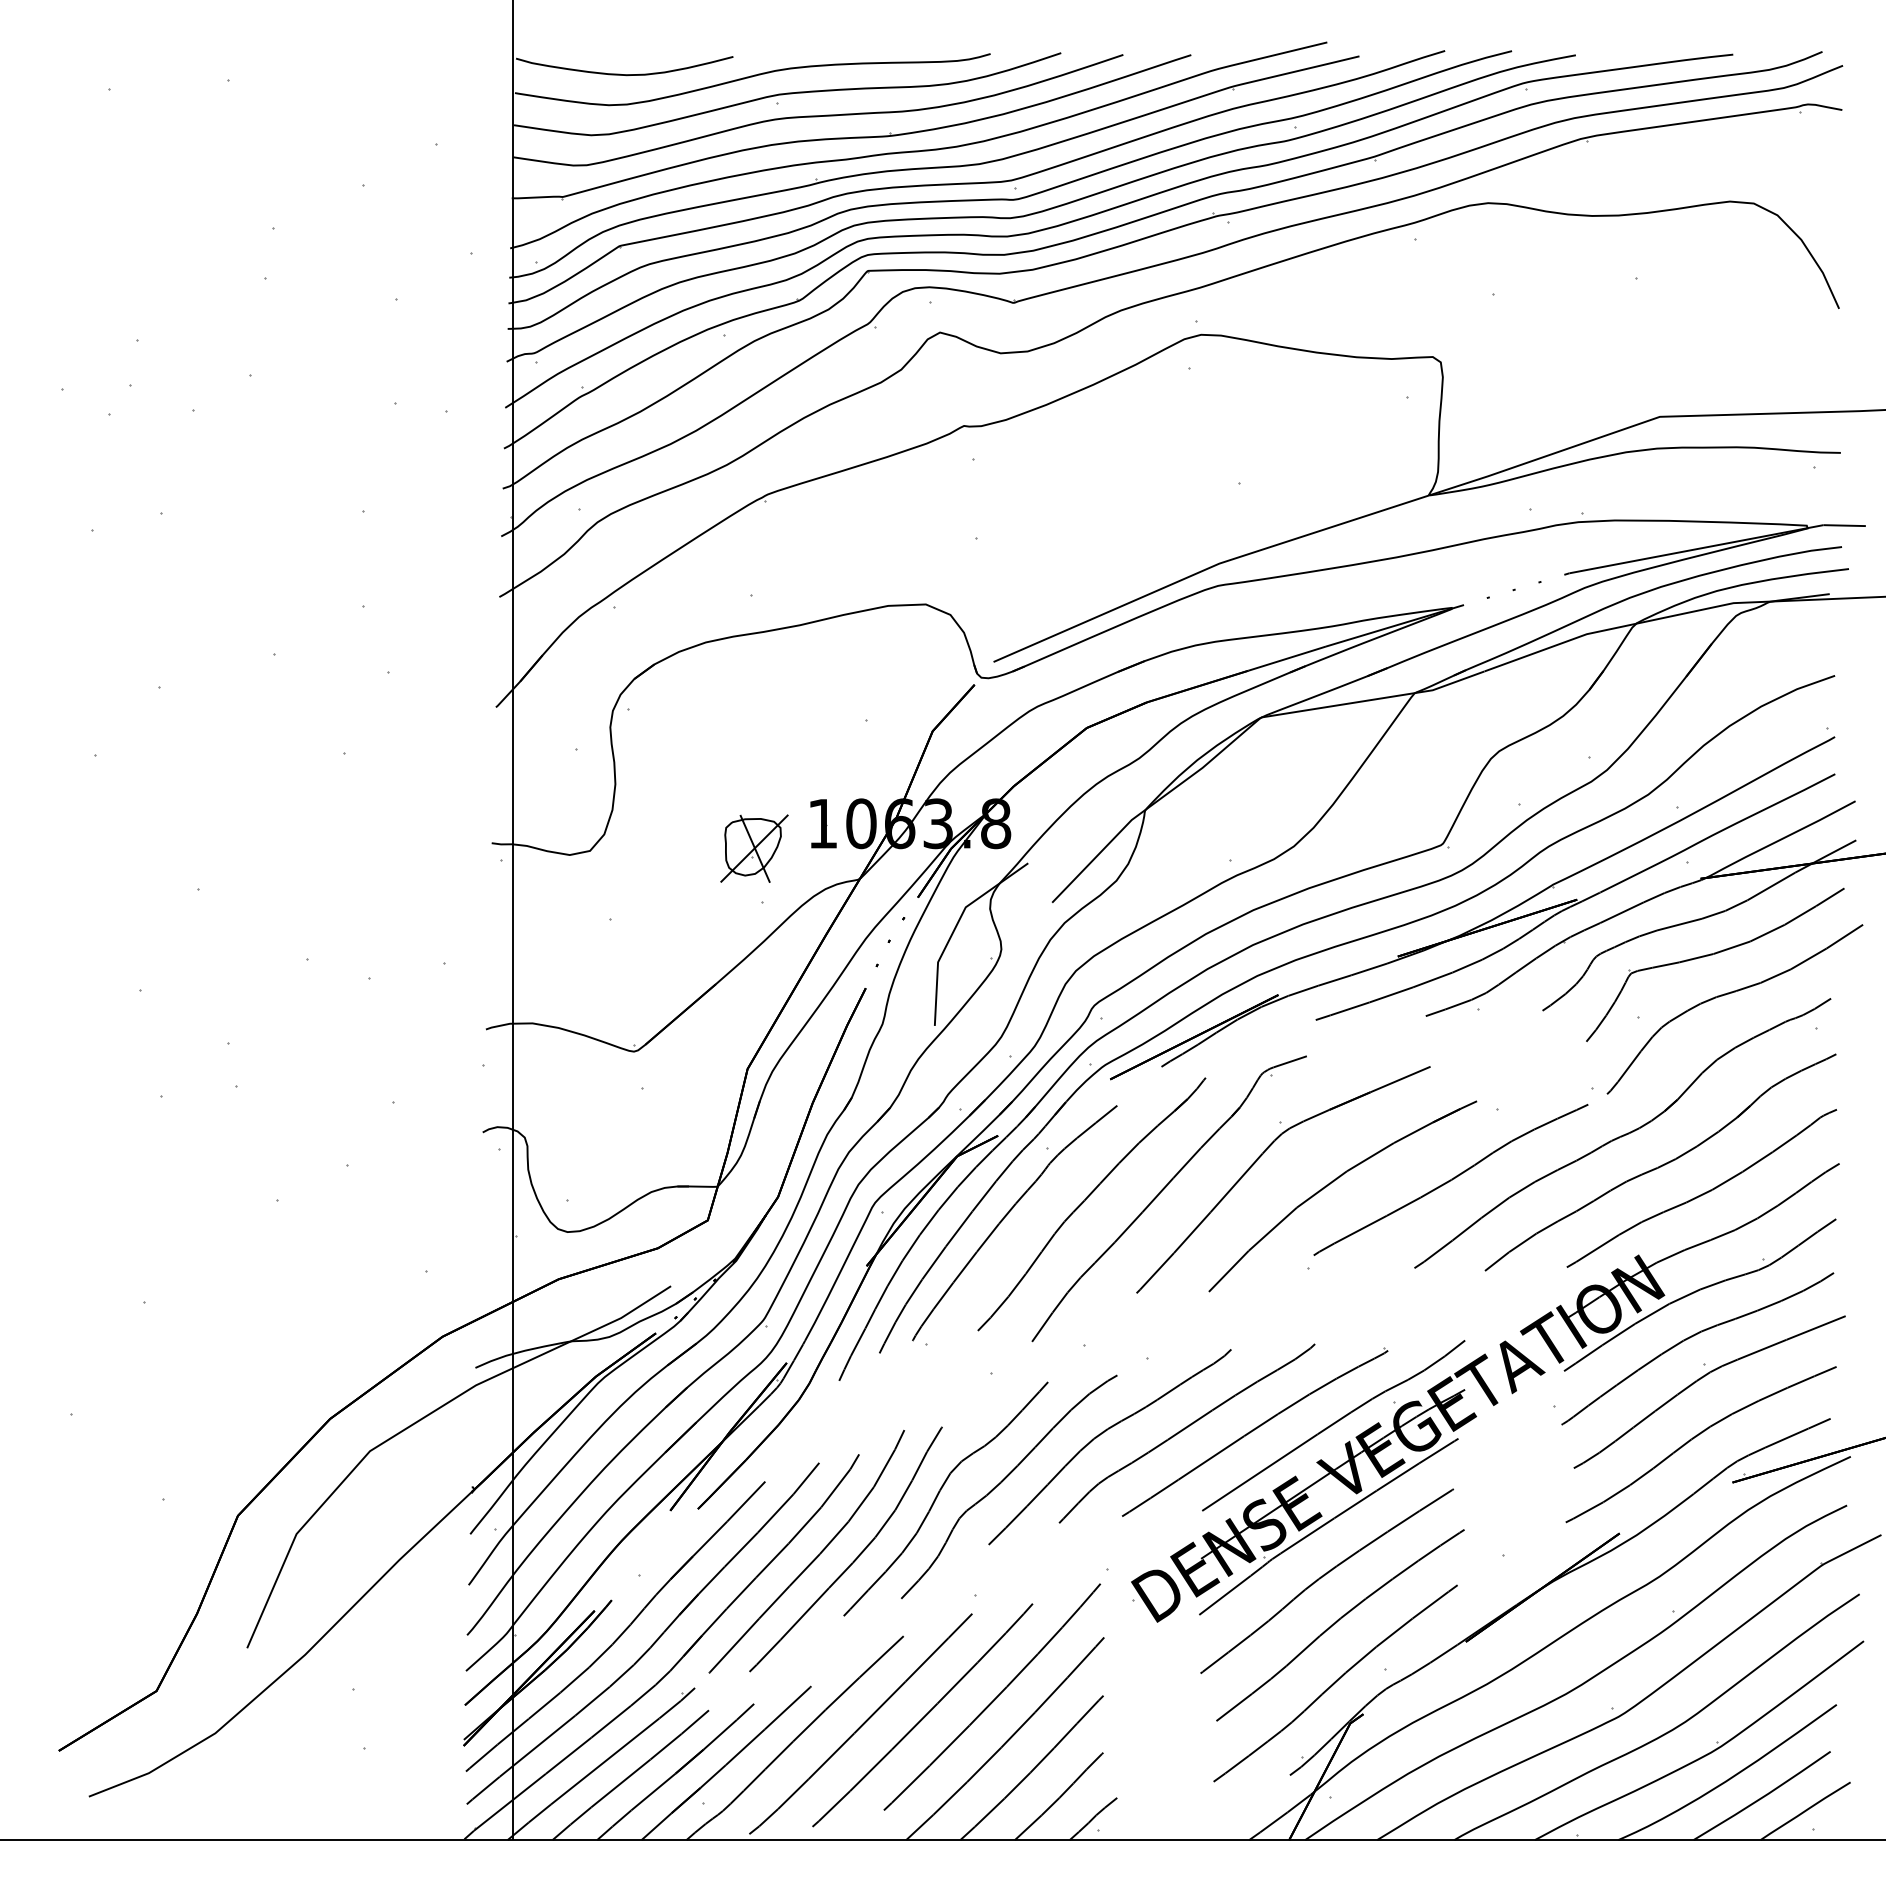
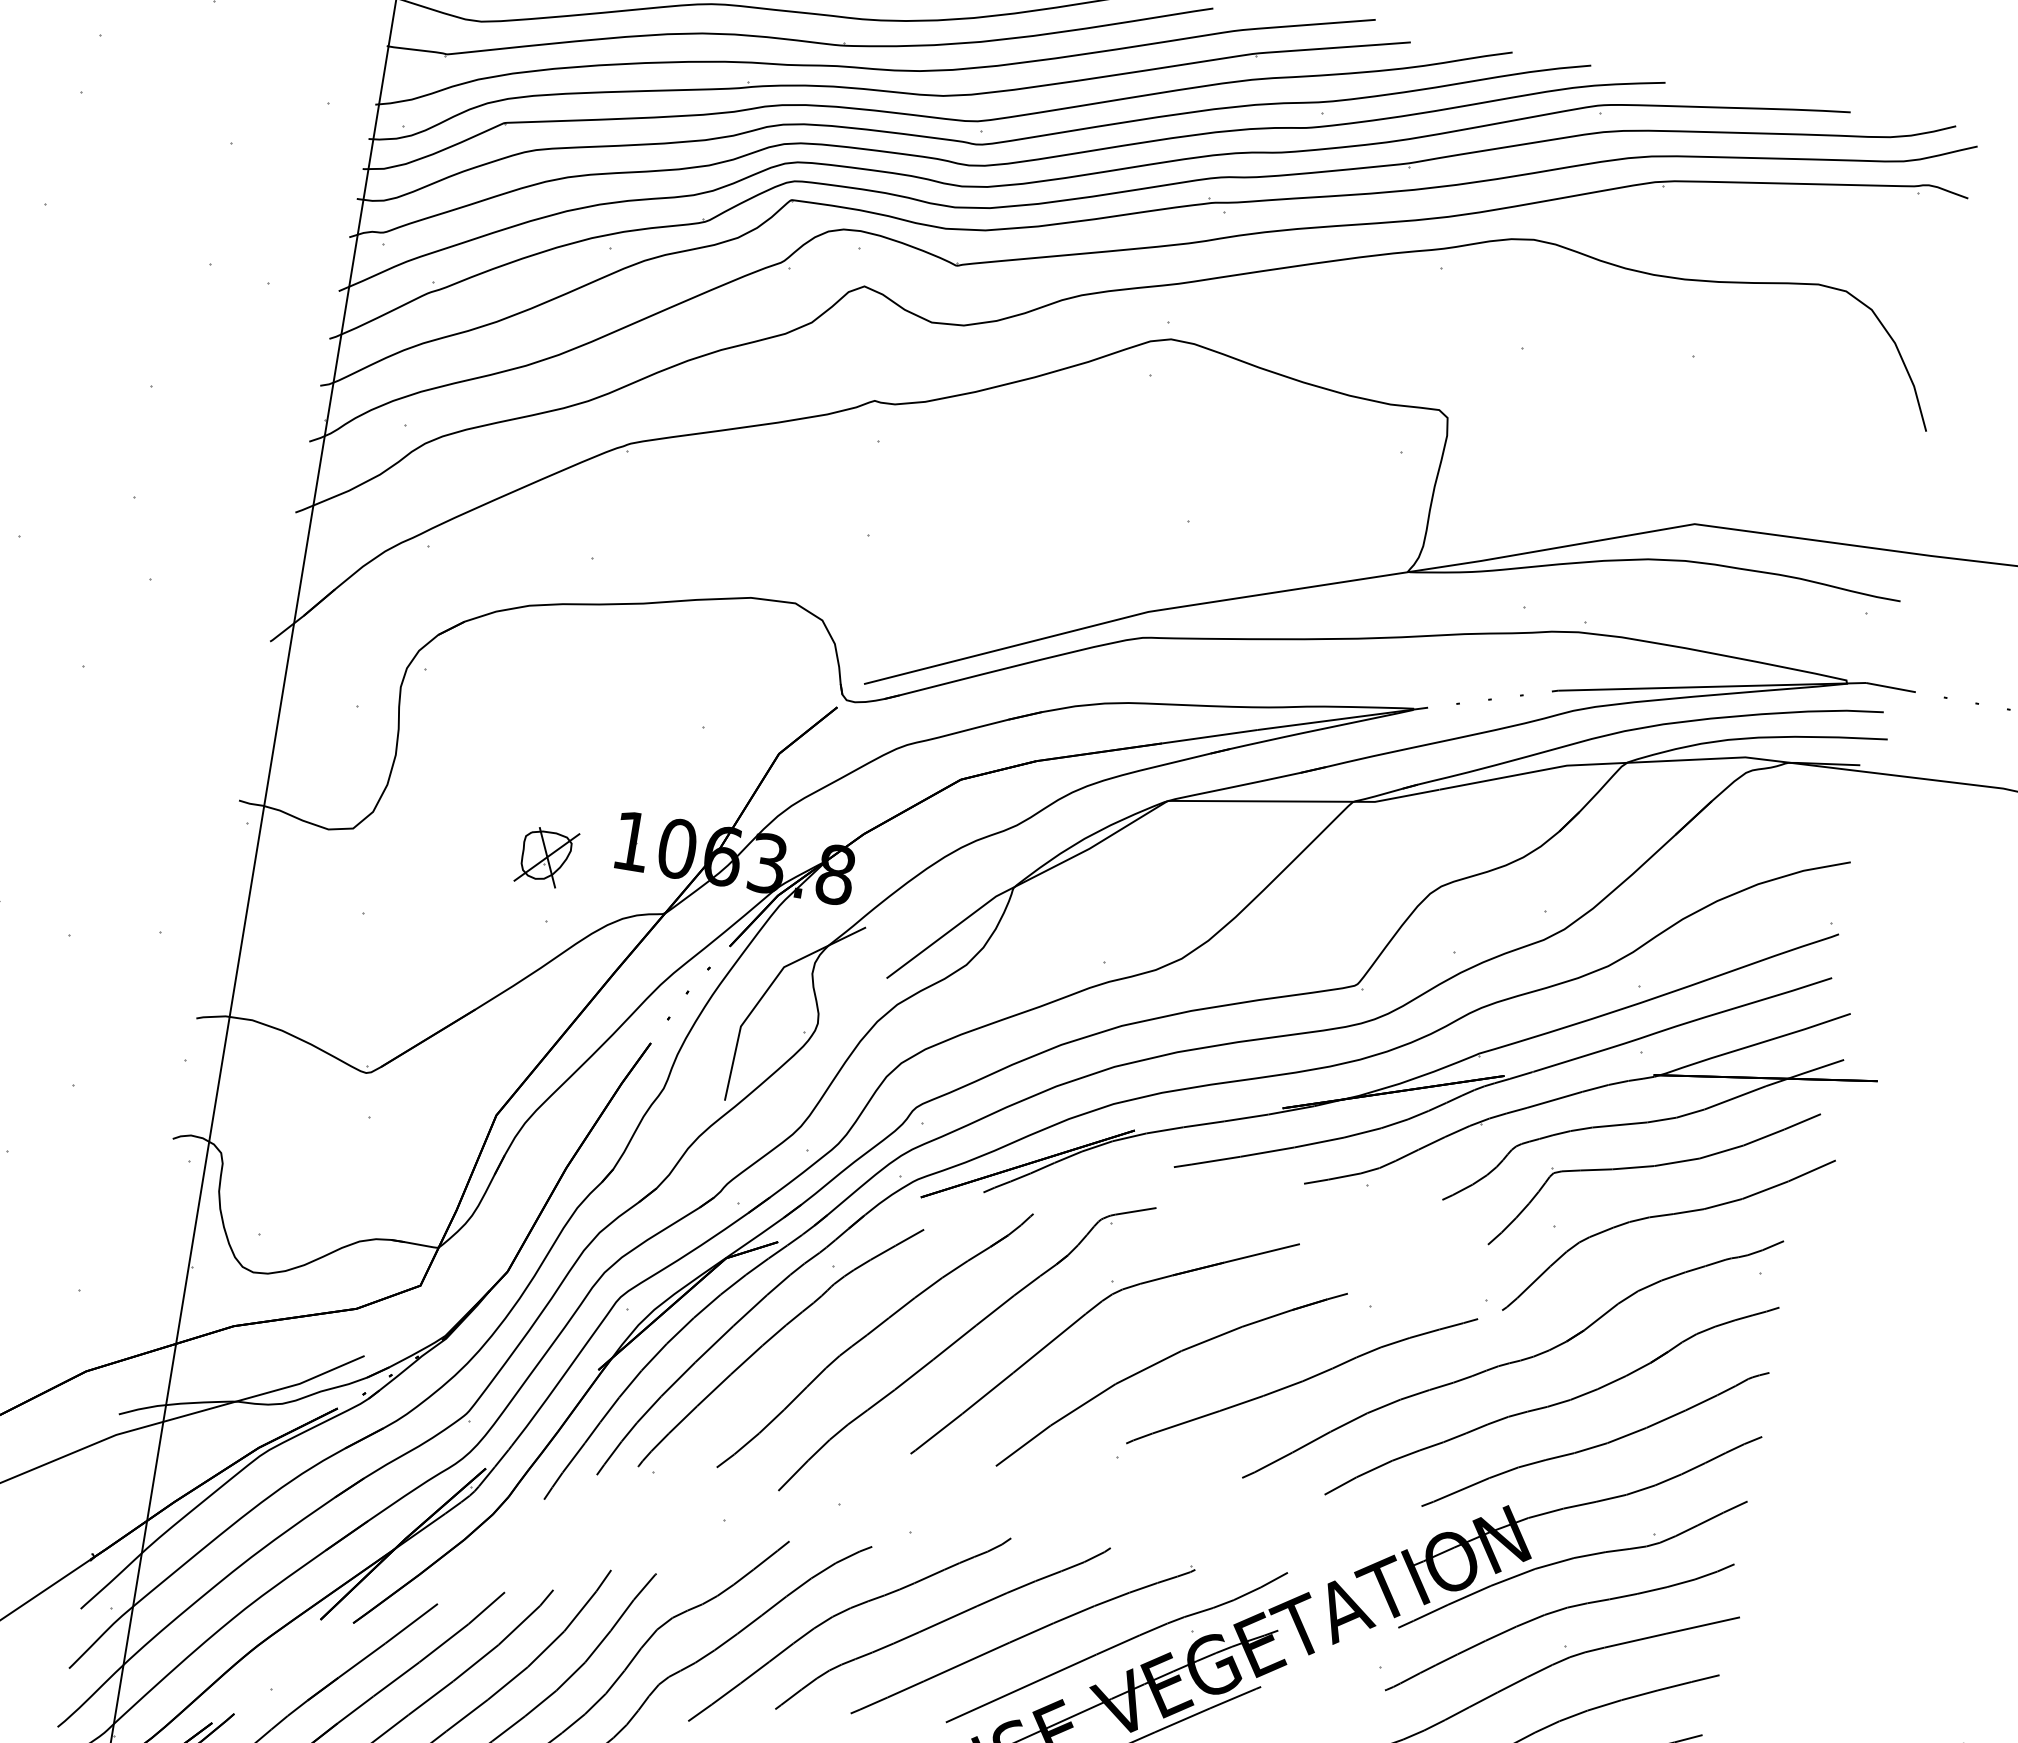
part: (754, 848) -> (546, 857), size x0.71

